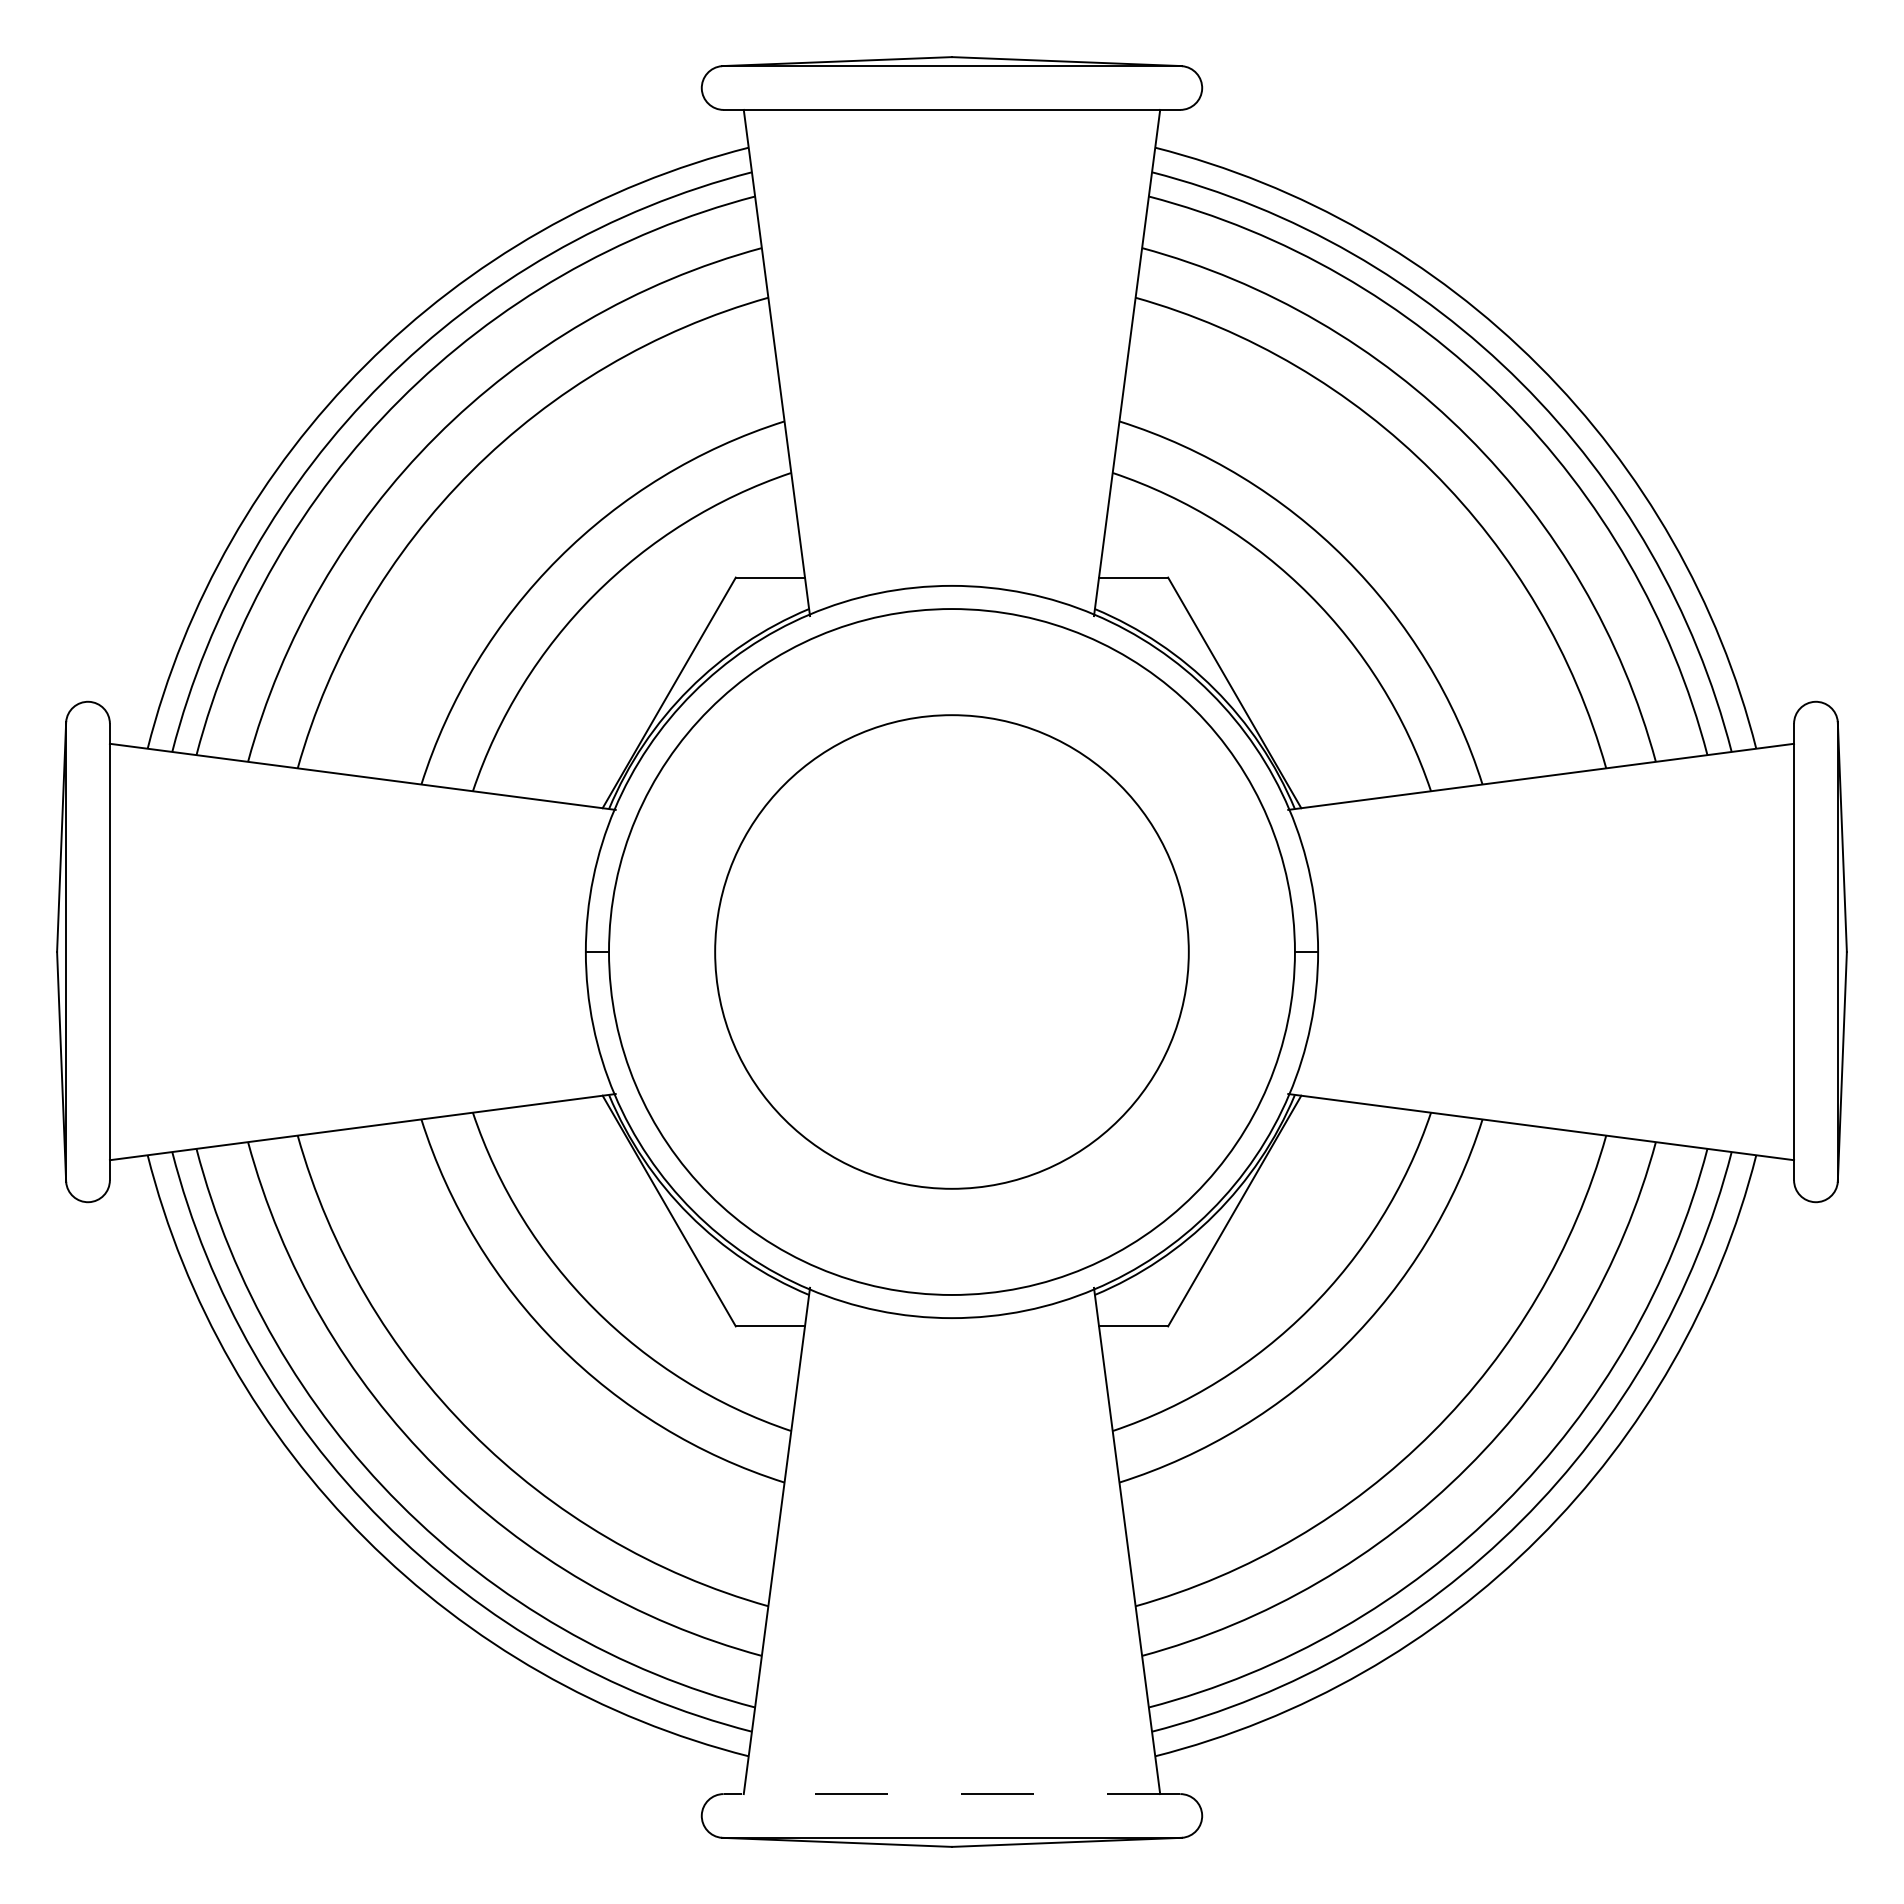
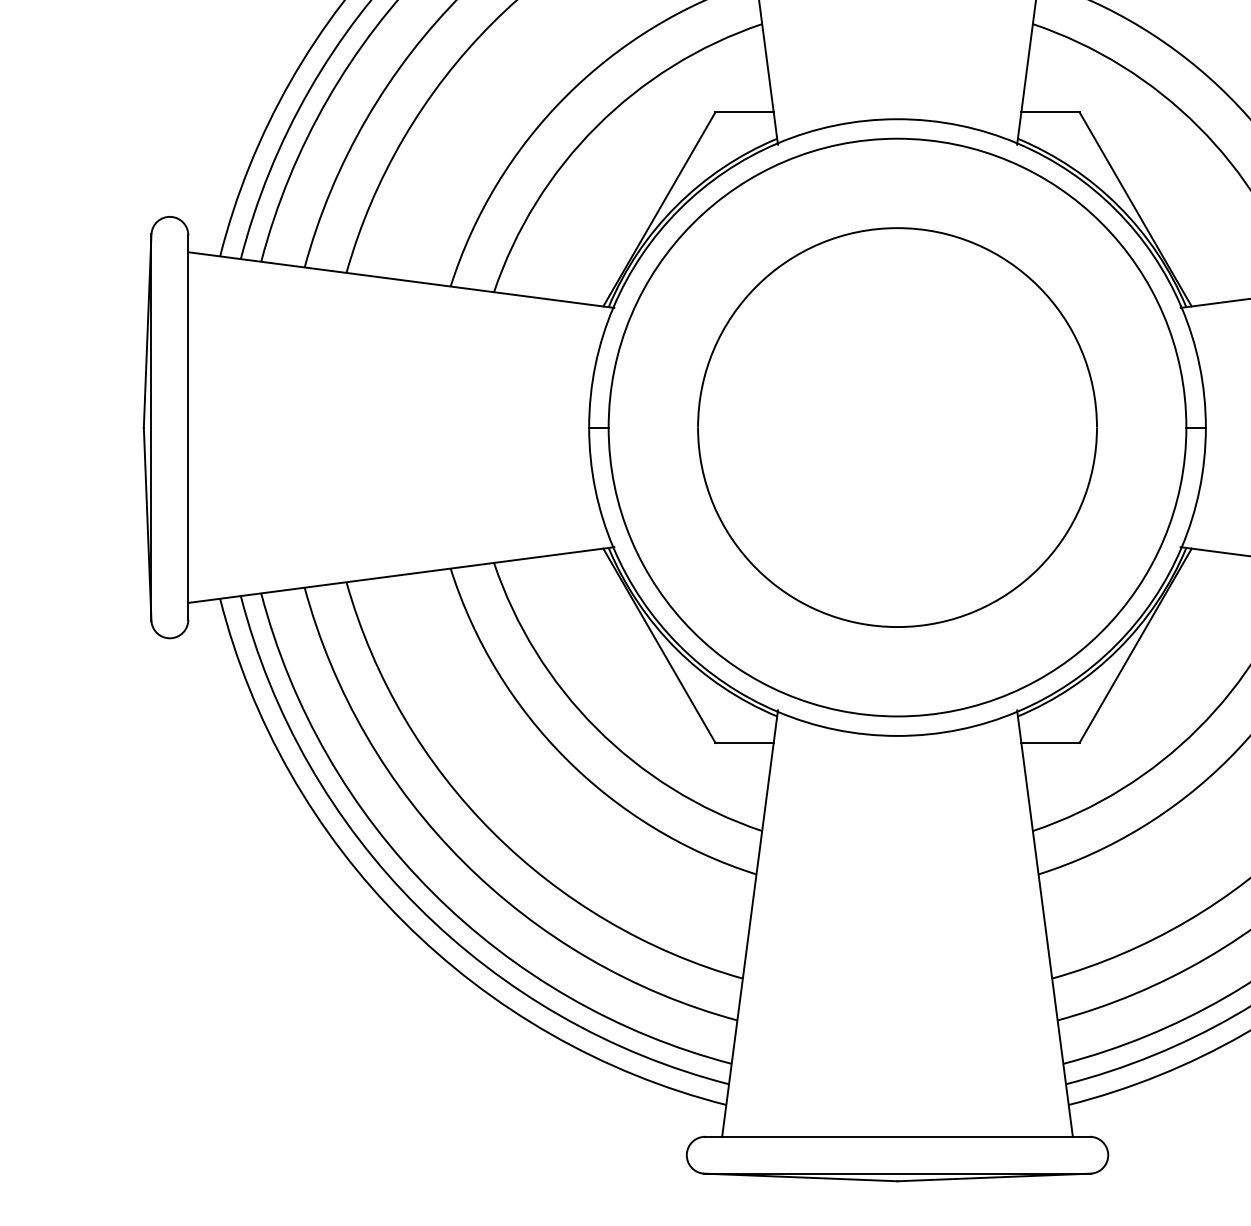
line: (951, 1794) -> (897, 1137), dashed -> solid

